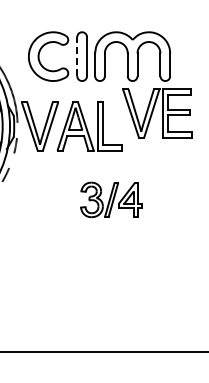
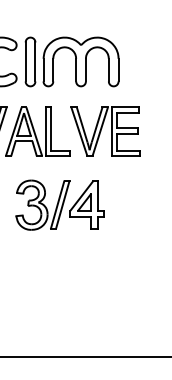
line: (77, 56) -> (25, 61), dashed -> solid
part: (157, 113) -> (105, 131), moved
part: (111, 199) -> (59, 204), size x1.43

